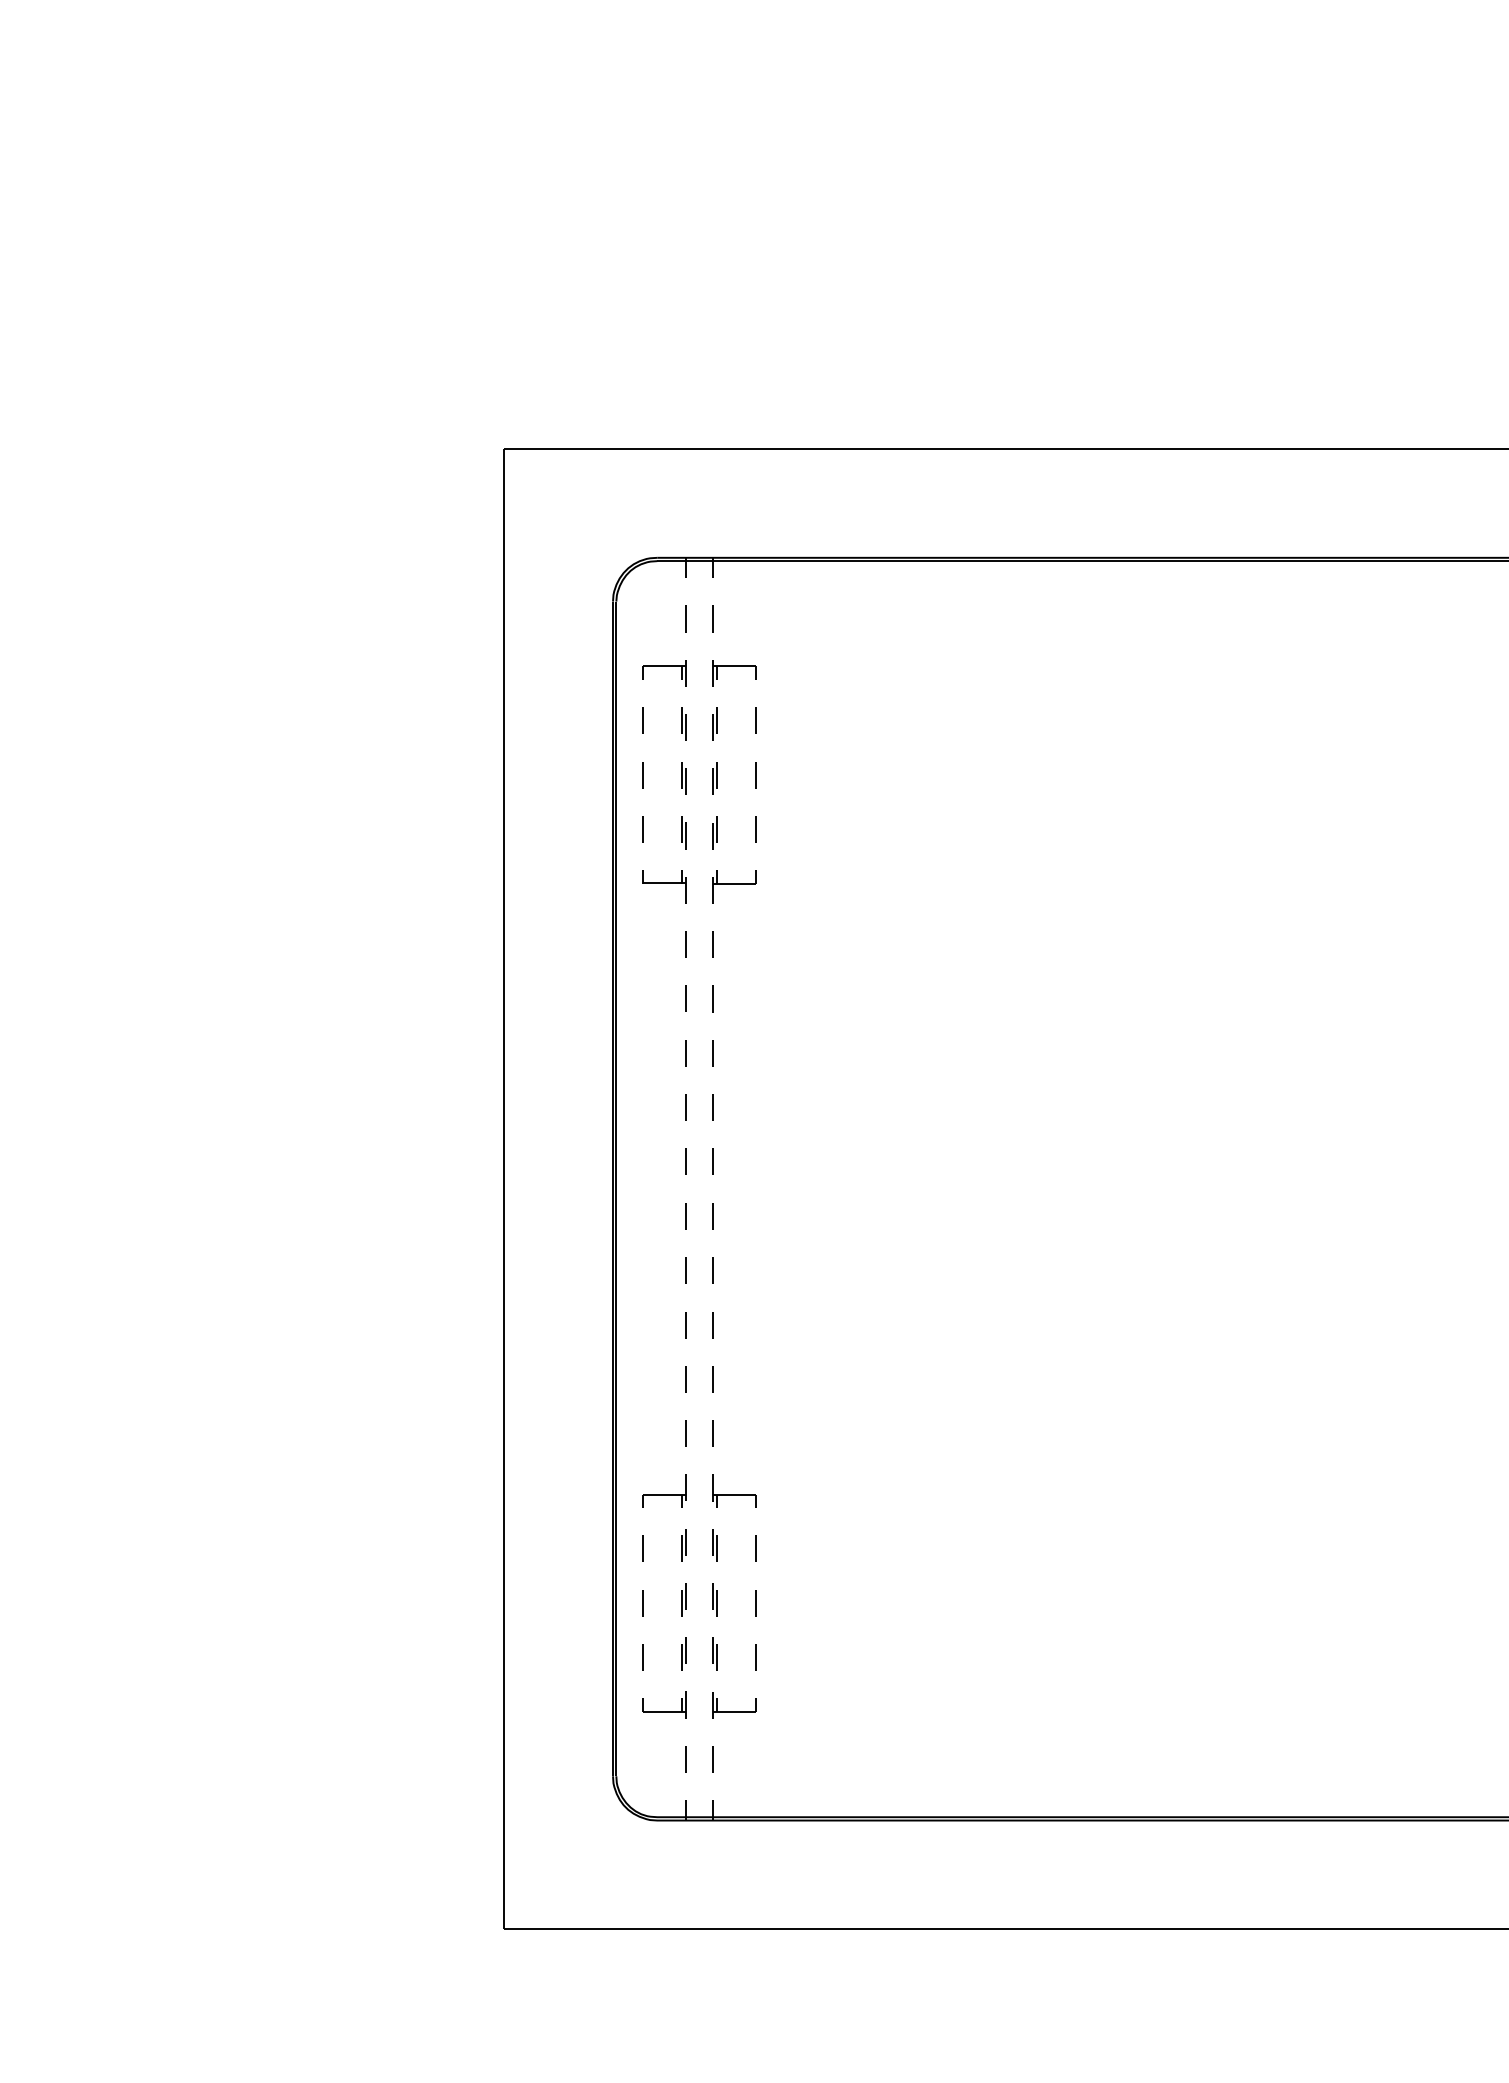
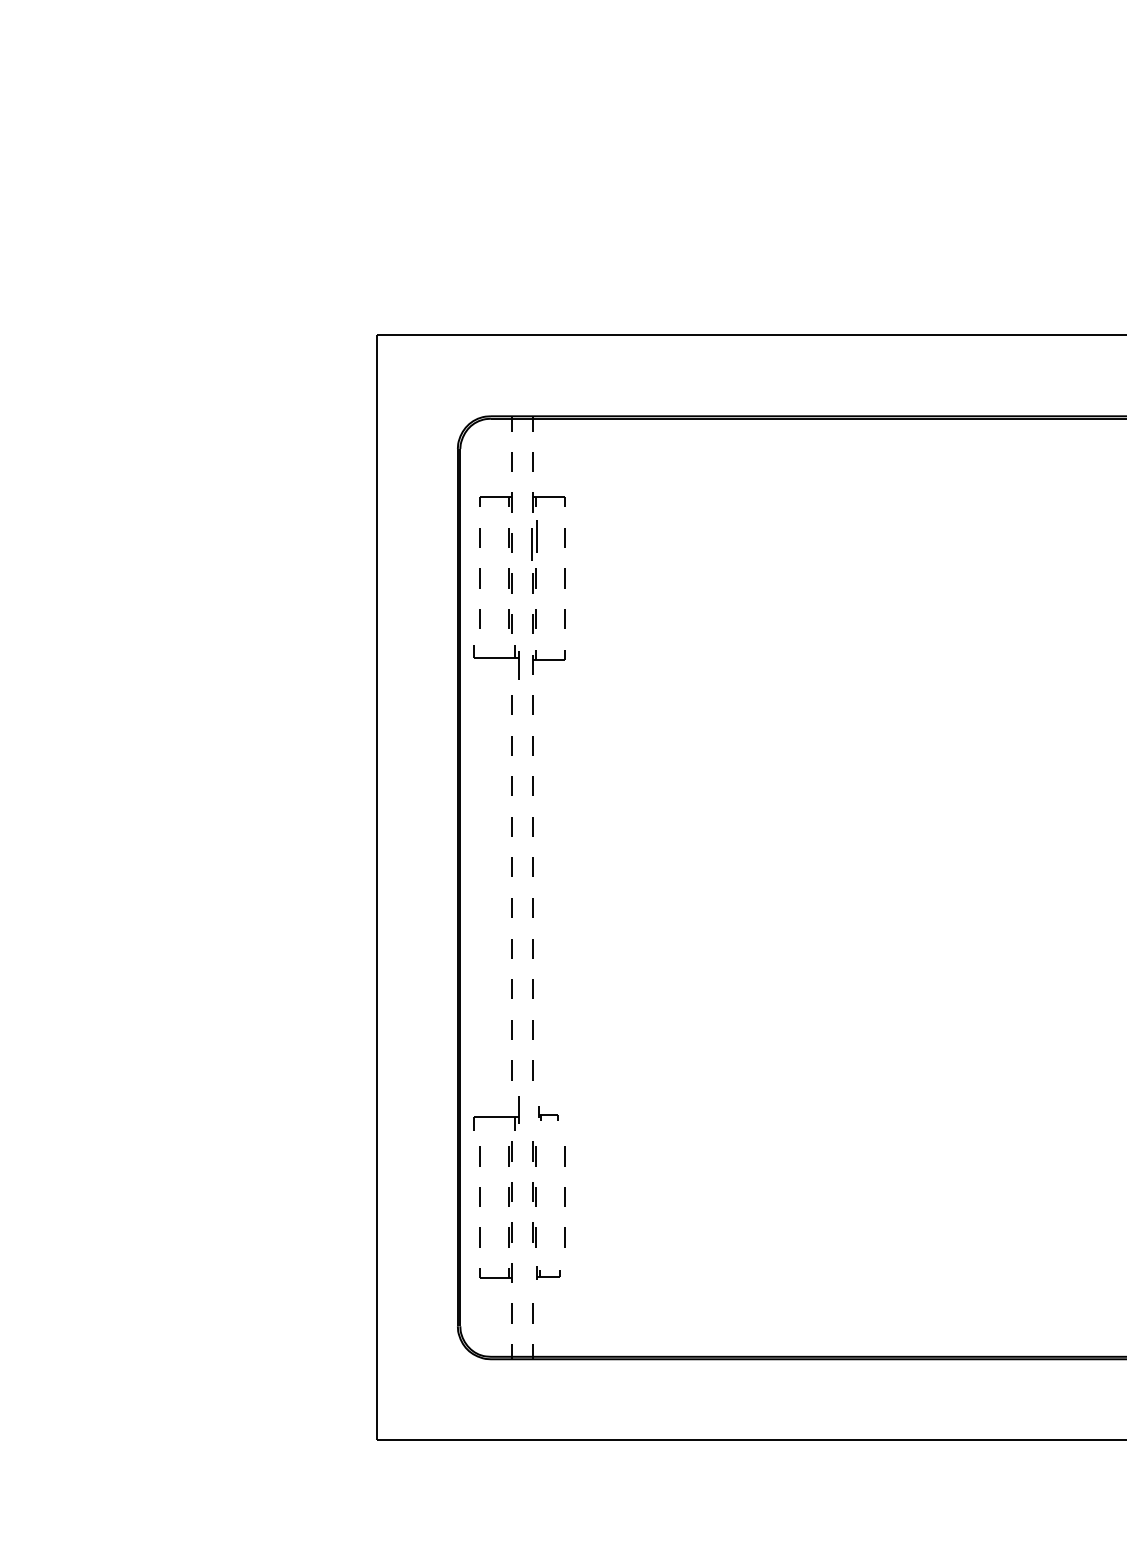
part: (714, 723) -> (533, 540), size x1.6
part: (664, 886) -> (496, 661), size x1.4
part: (664, 1490) -> (496, 1112), size x1.4
part: (734, 1490) -> (548, 1112), size x0.6
part: (734, 1705) -> (548, 1273), size x0.7

